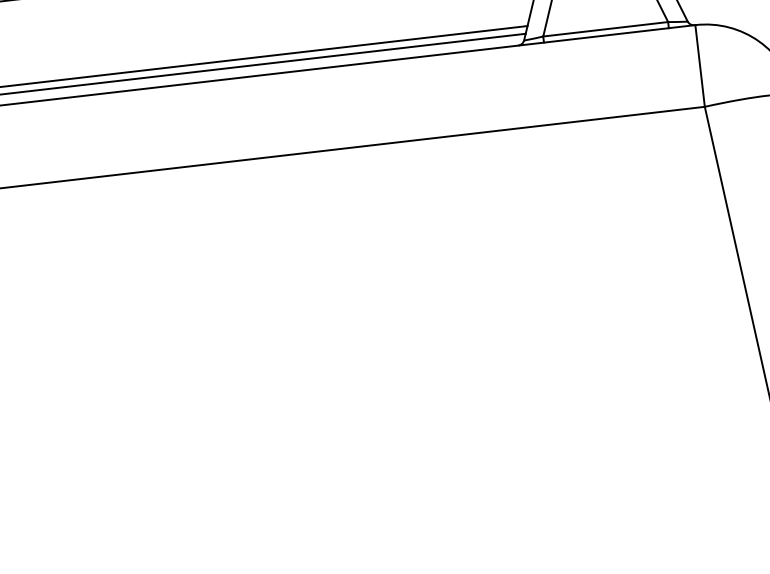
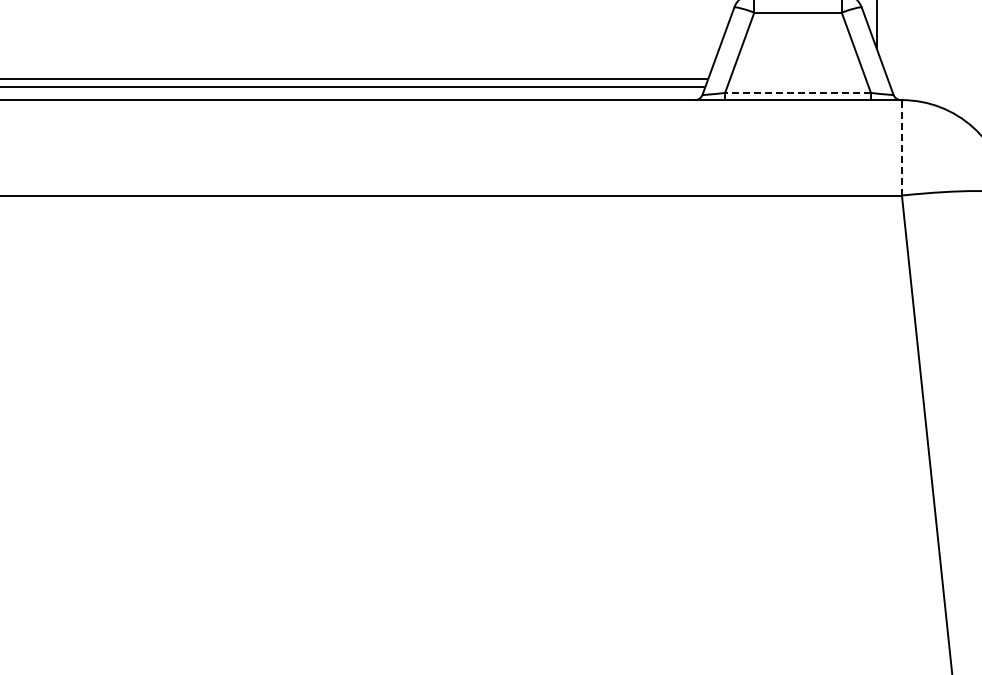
line: (606, 28) -> (798, 92), solid -> dashed
line: (699, 65) -> (901, 147), solid -> dashed

